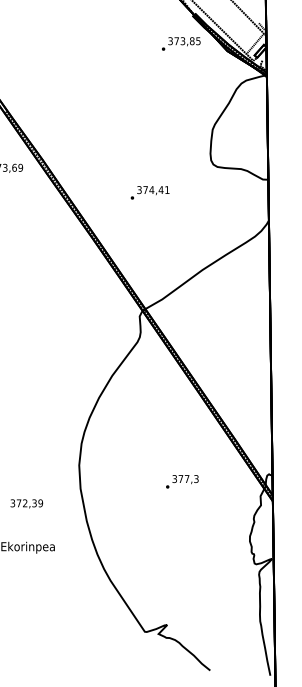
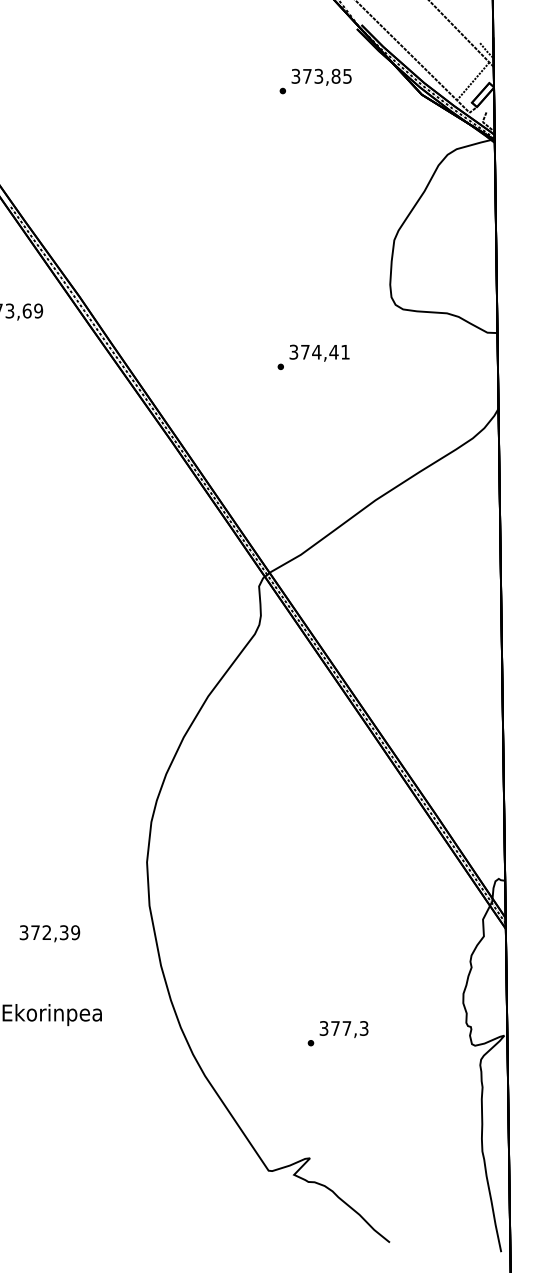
text: (181, 43) -> (316, 80), moved
text: (149, 192) -> (312, 356), moved
text: (182, 481) -> (338, 1033), moved

